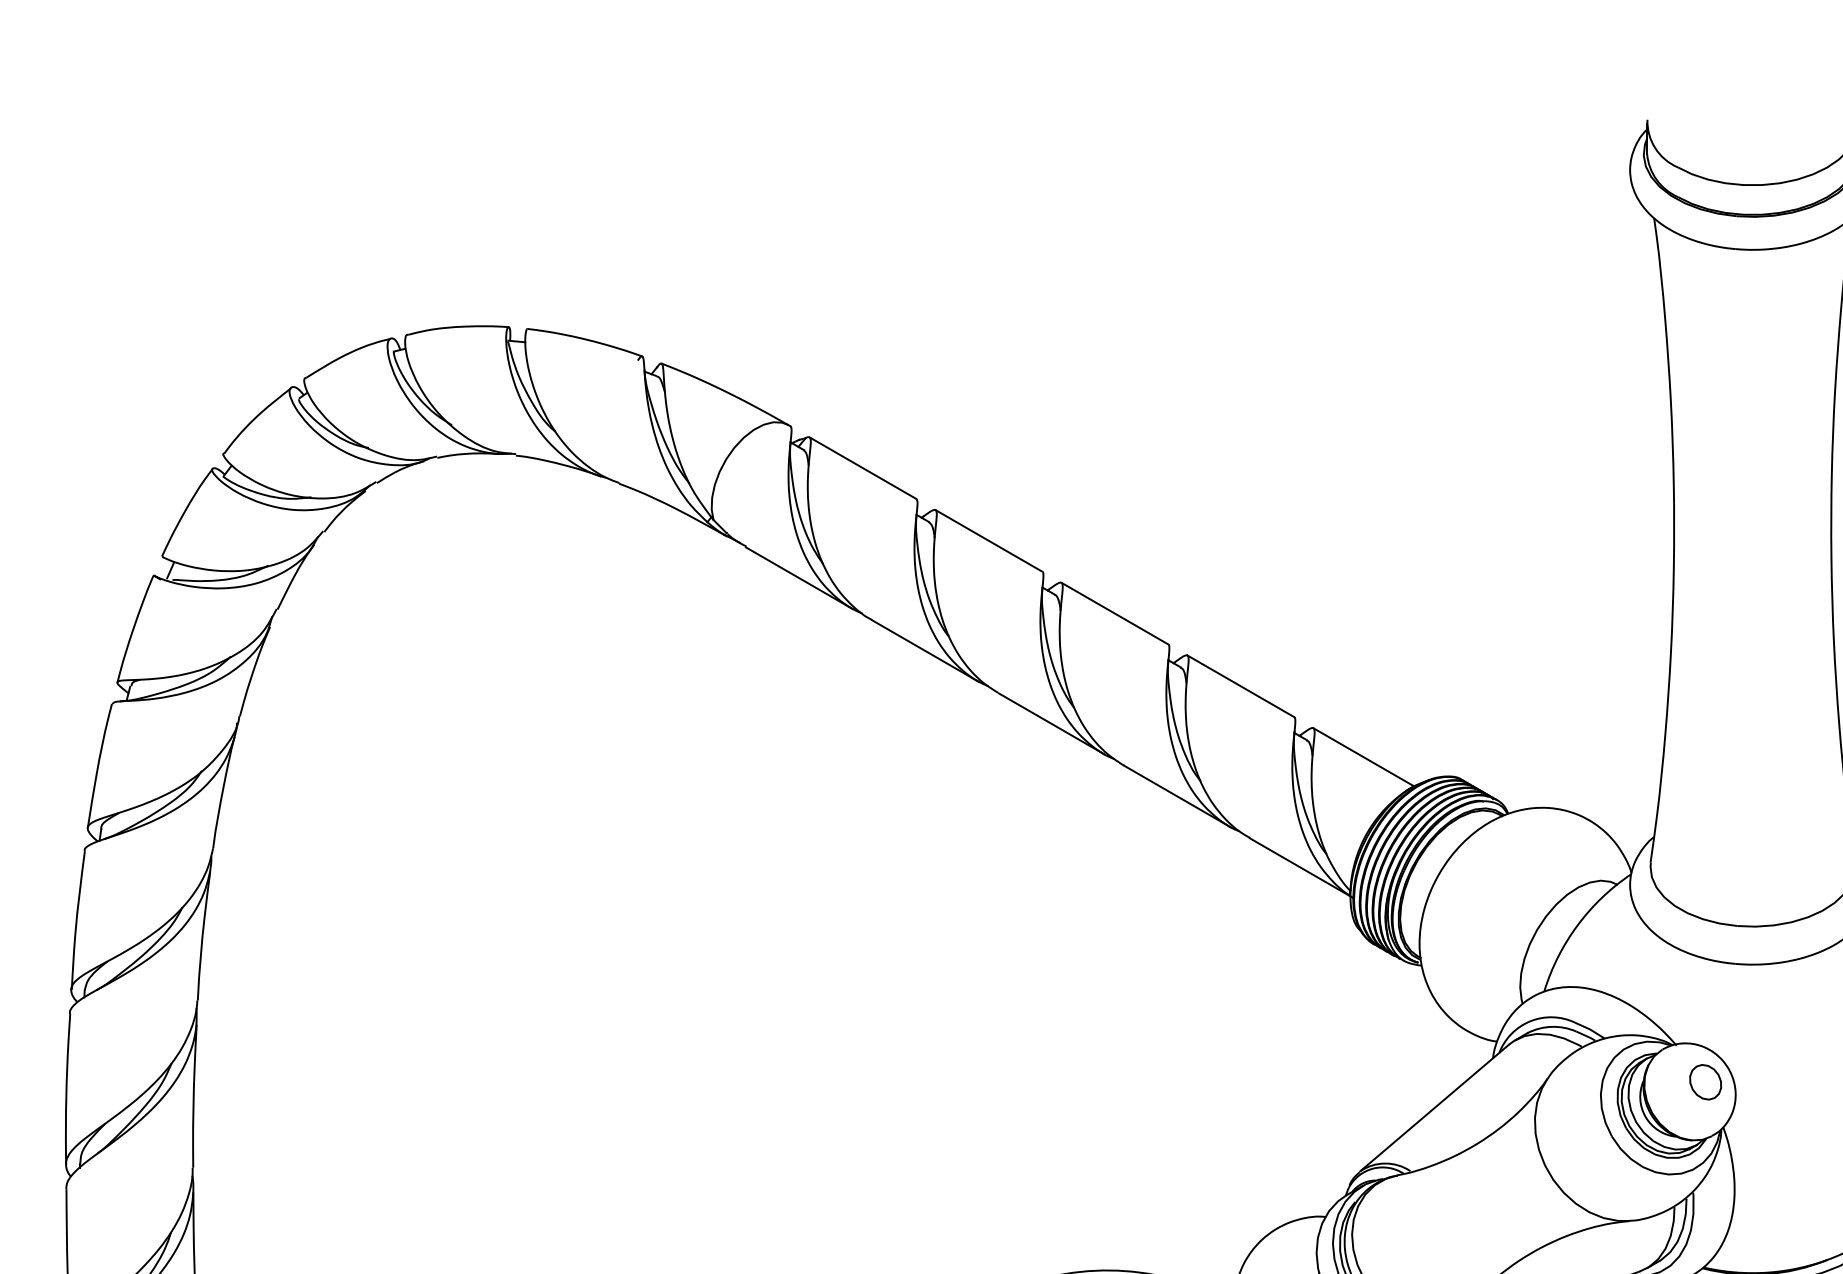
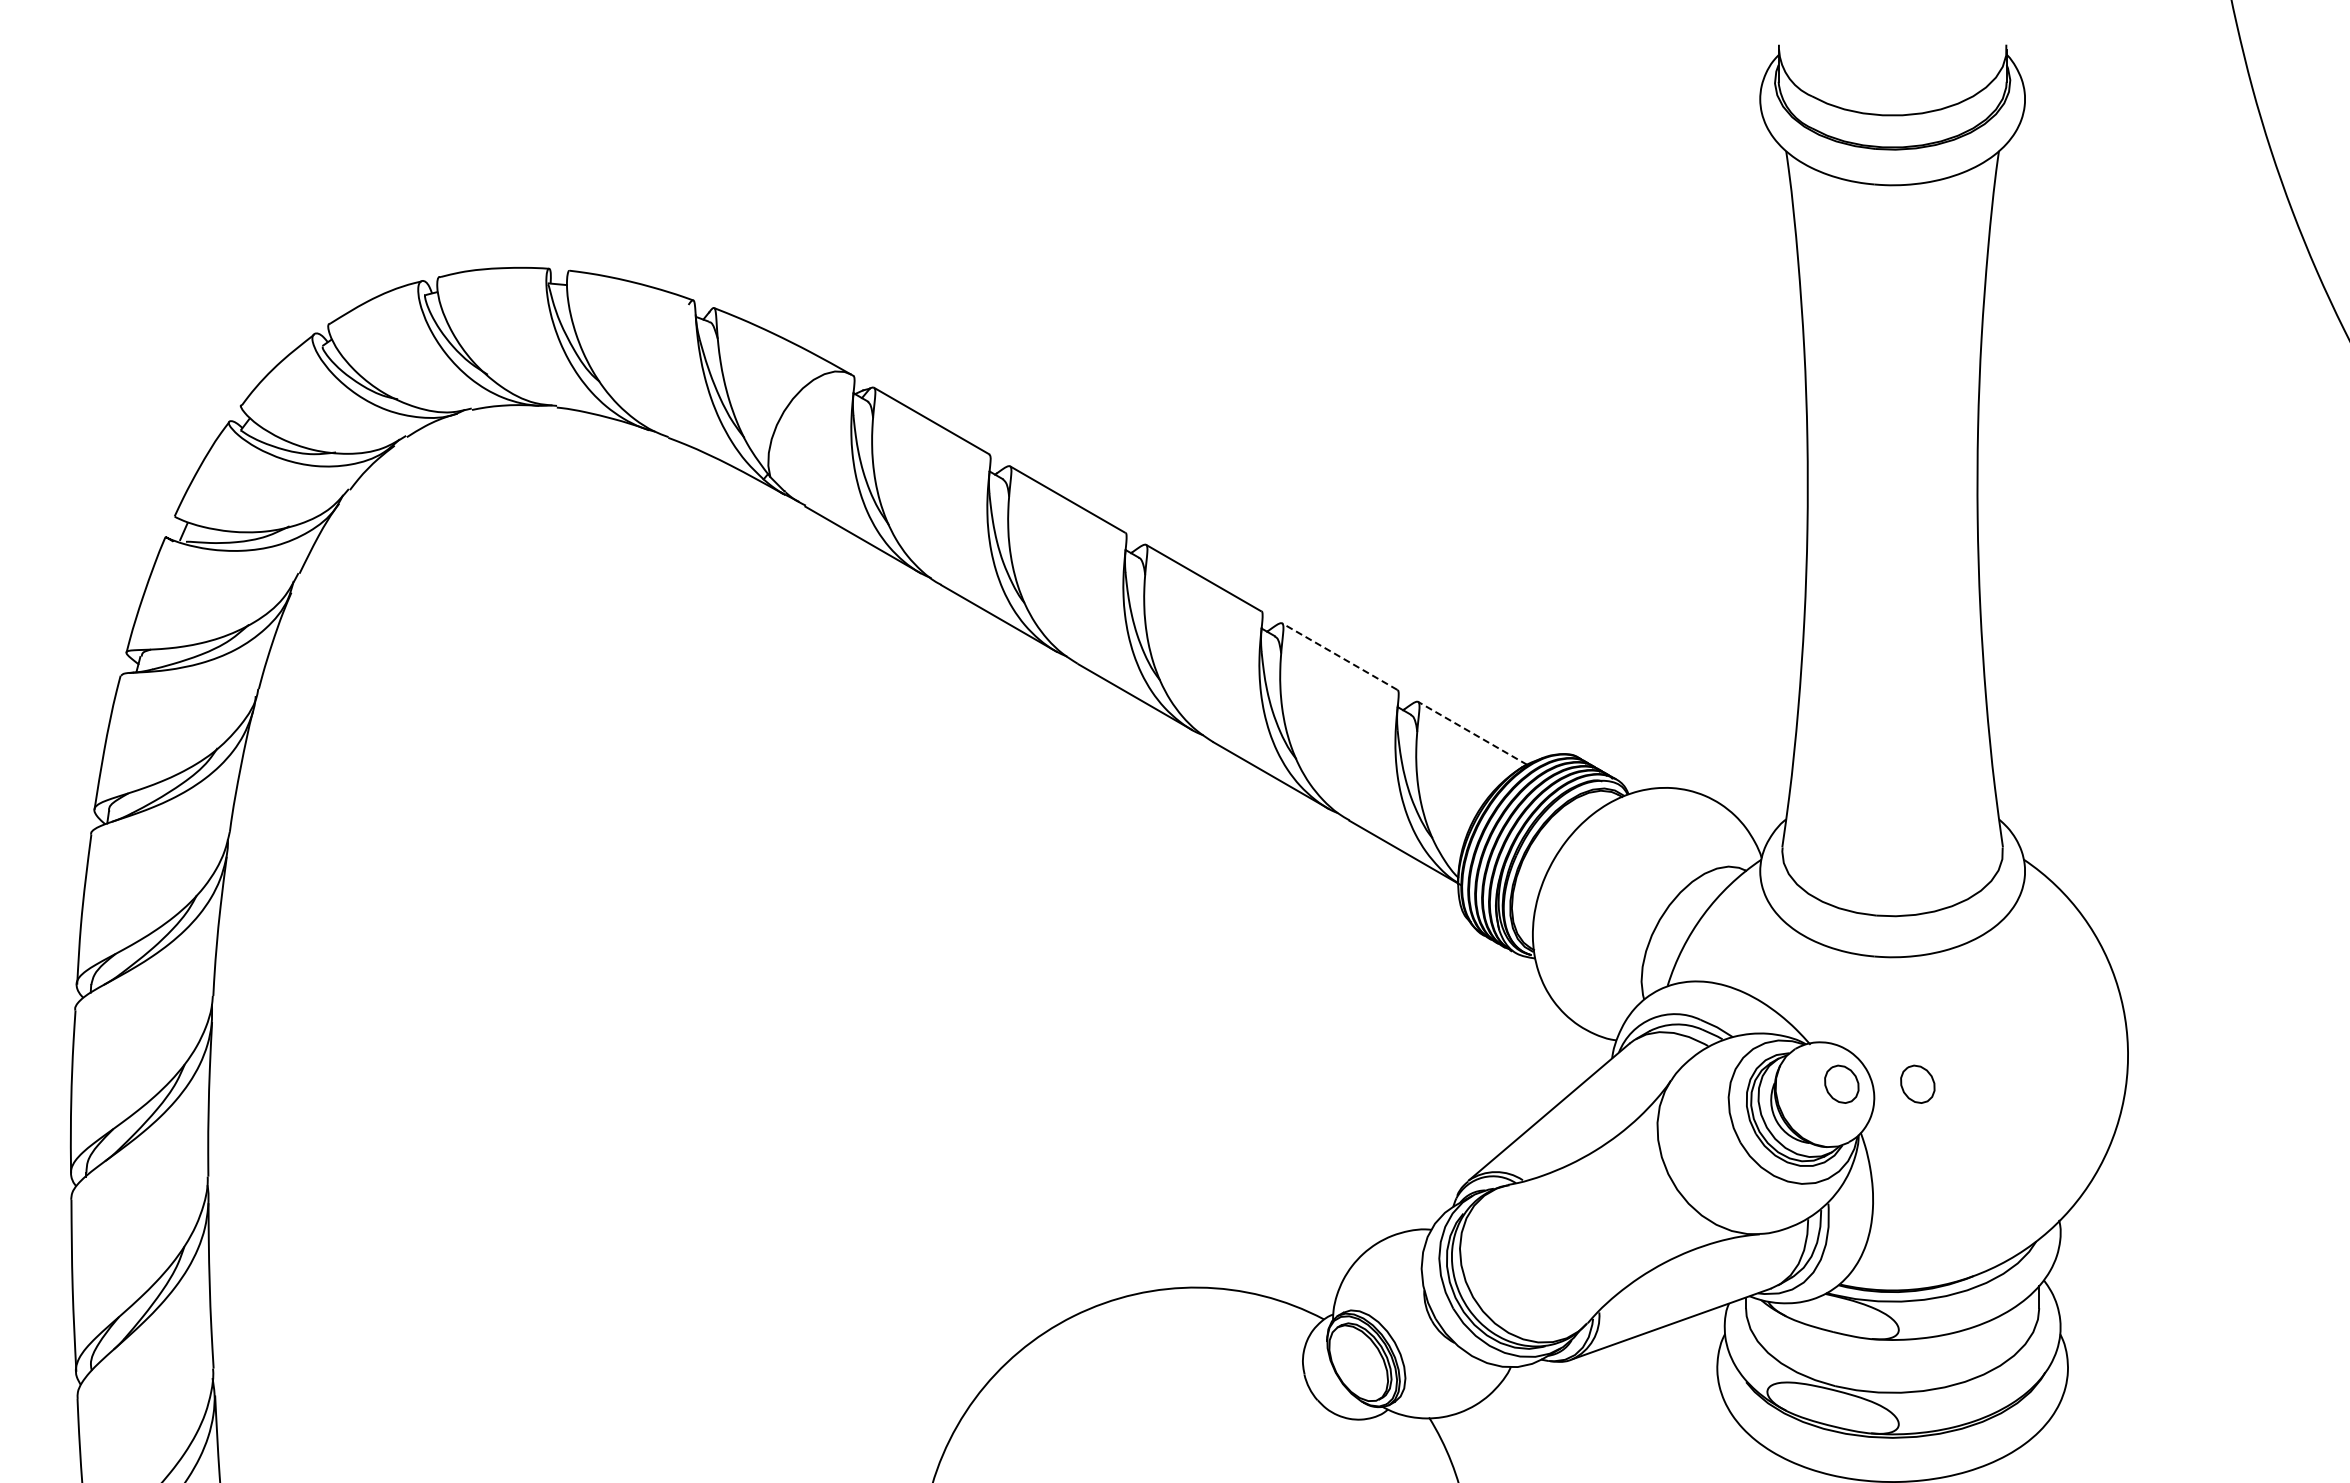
line: (1240, 686) -> (1339, 656), solid -> dashed
line: (1363, 757) -> (1472, 733), solid -> dashed
part: (1775, 1081) -> (1917, 1083), added

